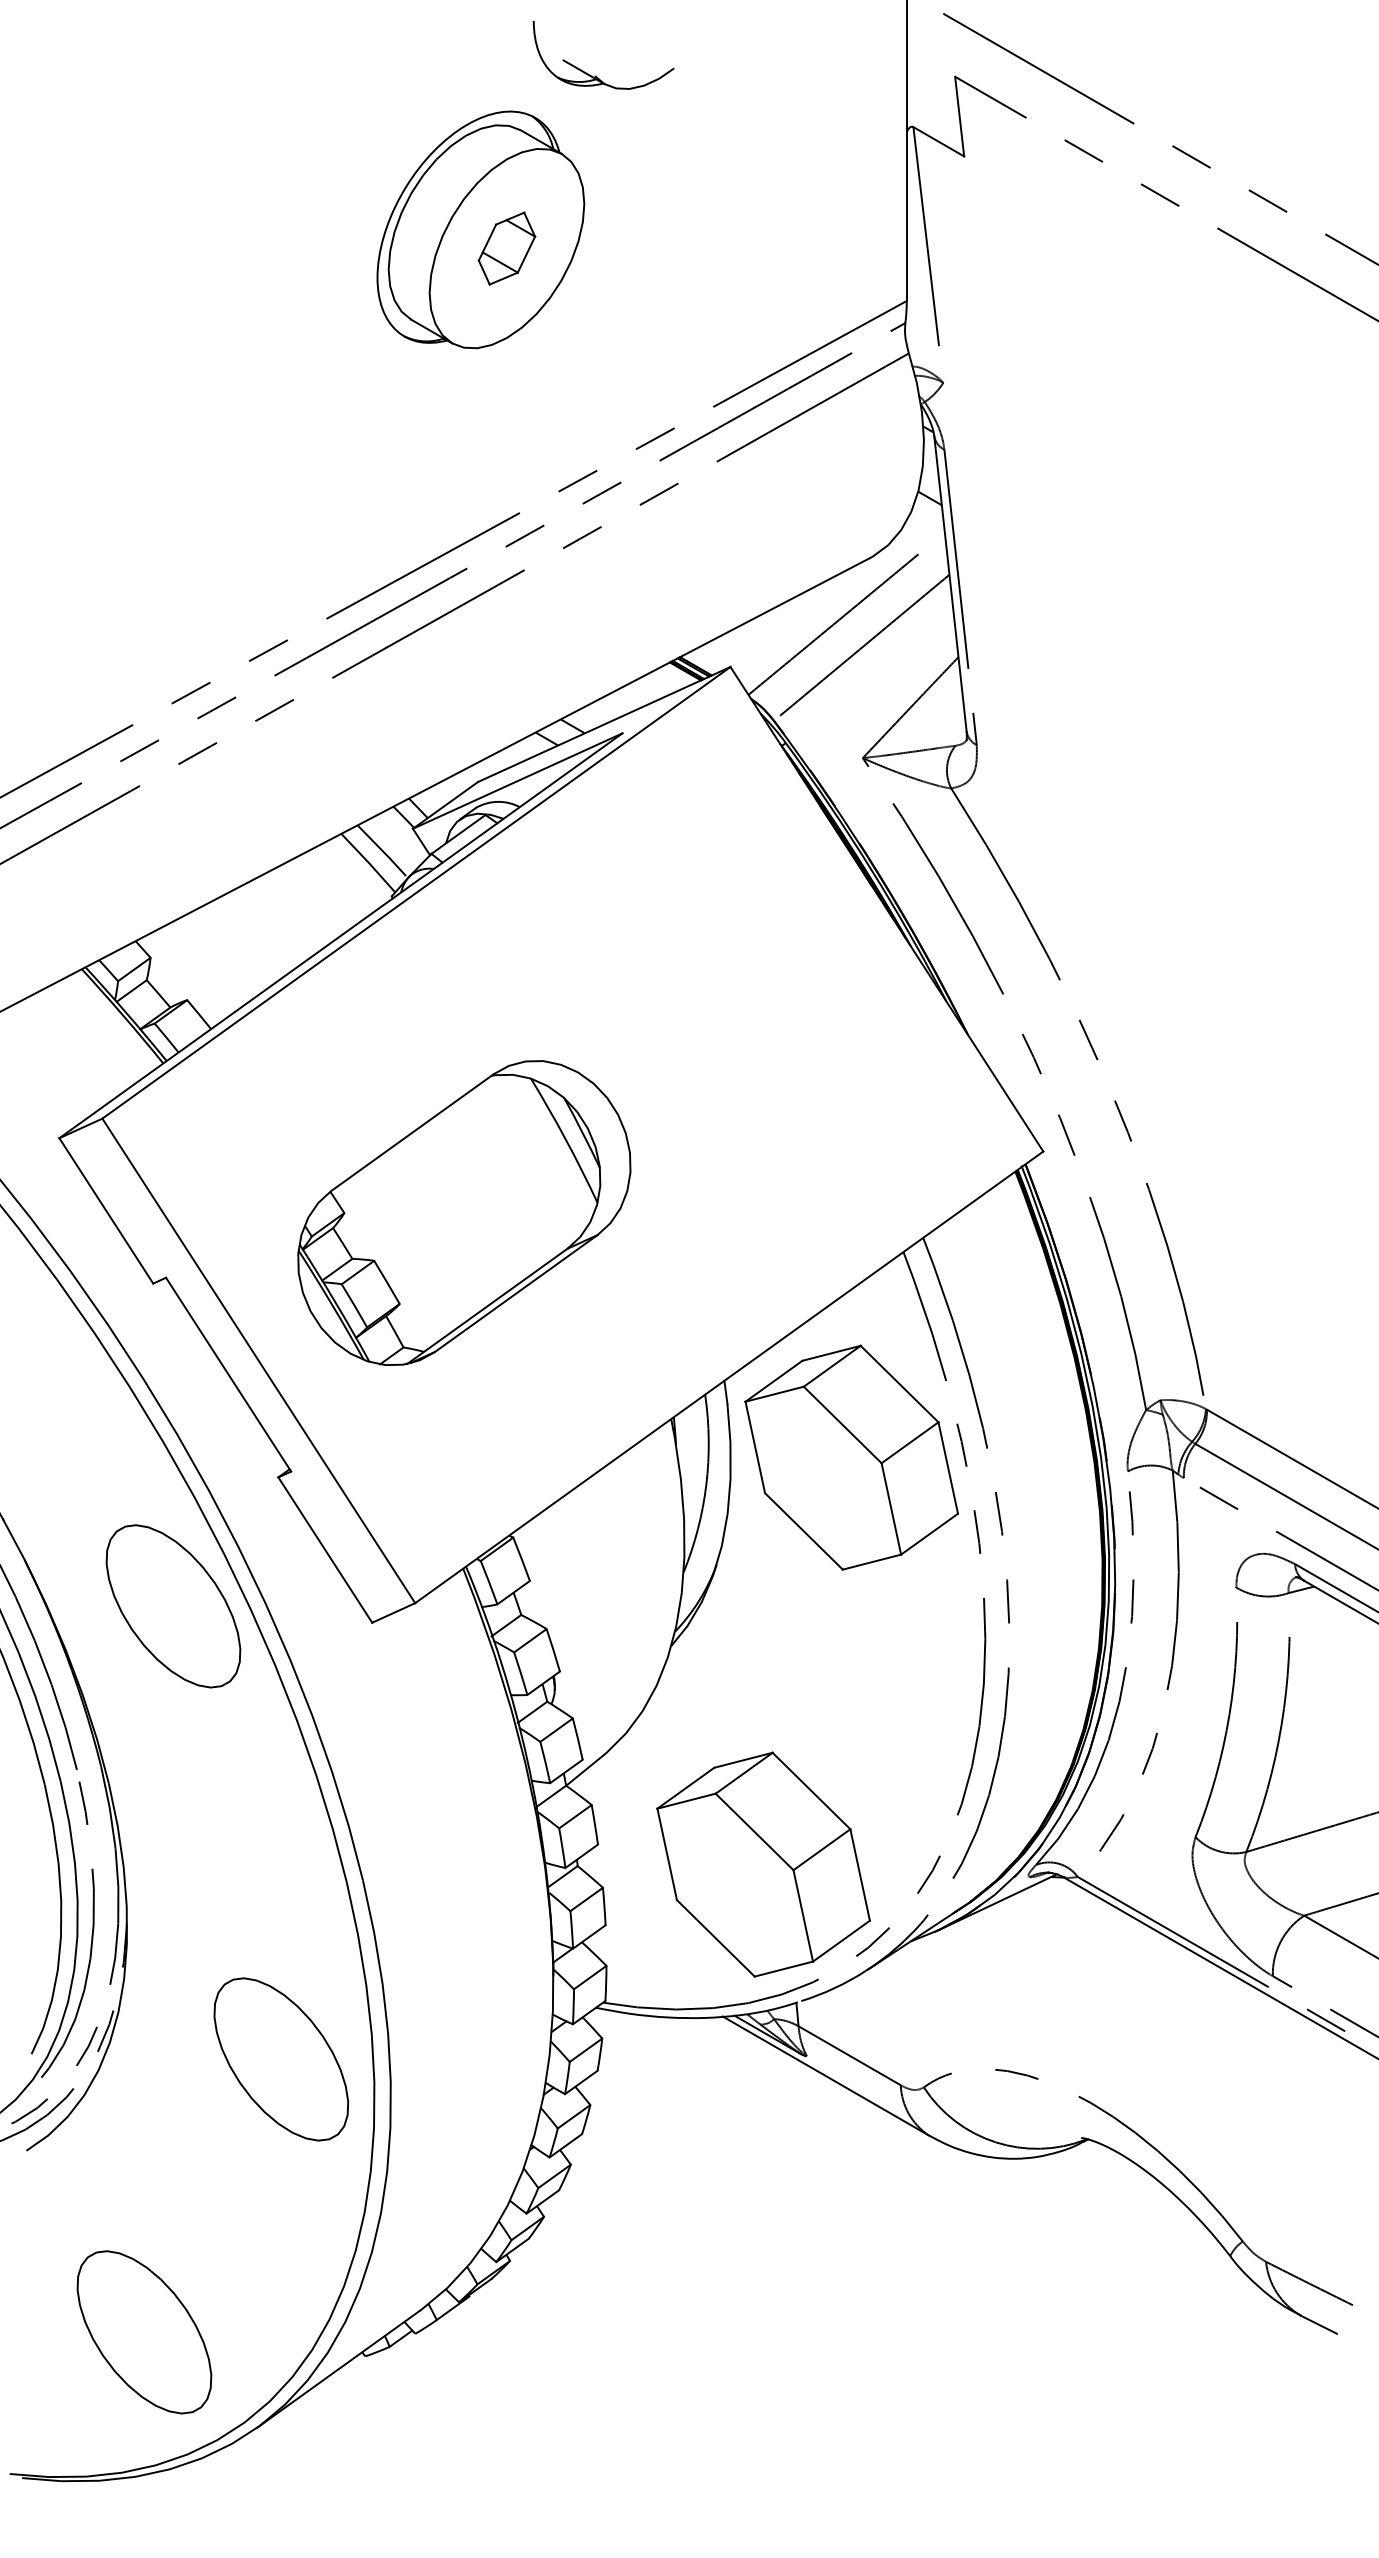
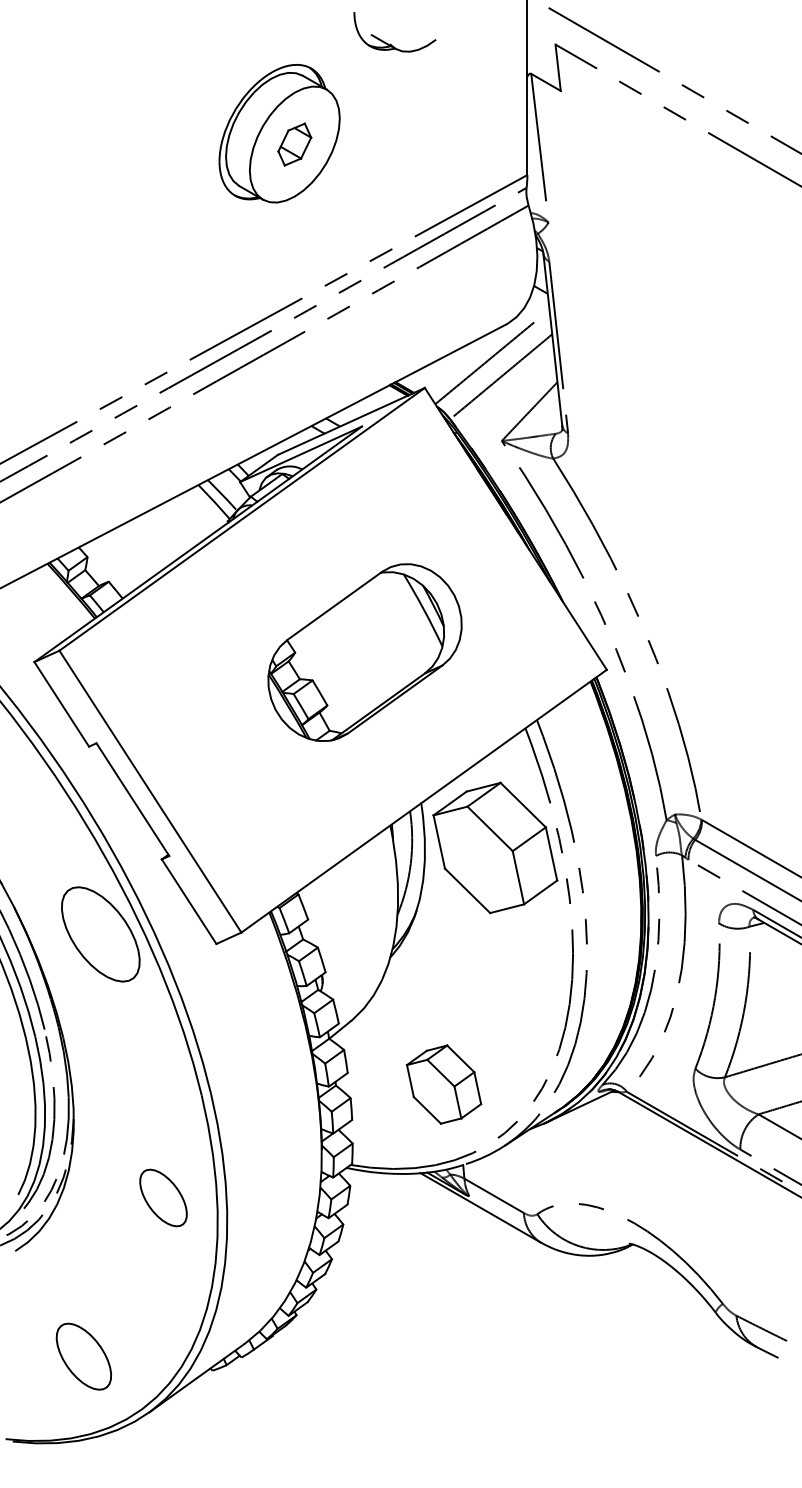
part: (595, 74) -> (390, 43), moved
part: (463, 1212) -> (364, 652), moved
part: (762, 1864) -> (443, 1084), size x0.6
part: (281, 2058) -> (163, 1197), size x0.6
part: (143, 2331) -> (83, 1356), size x0.7

